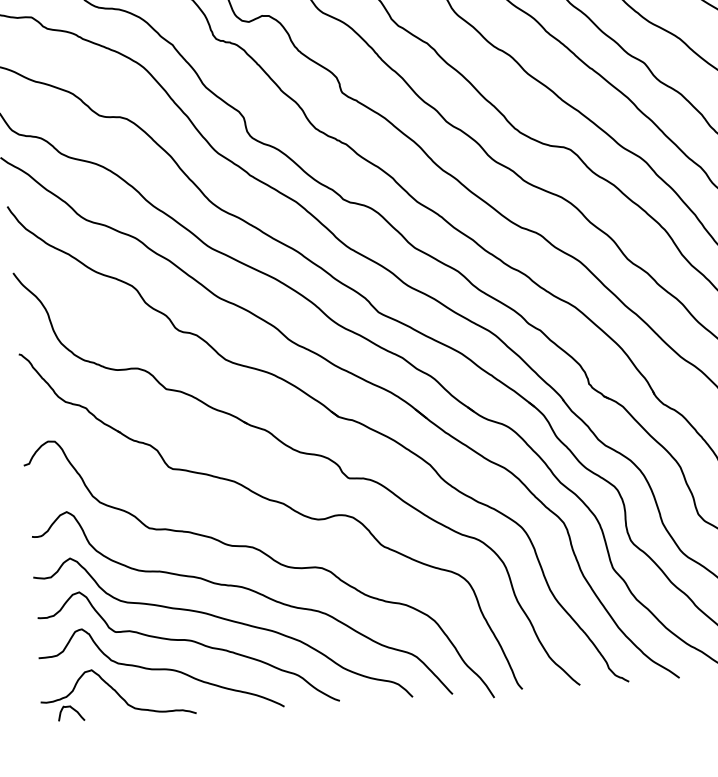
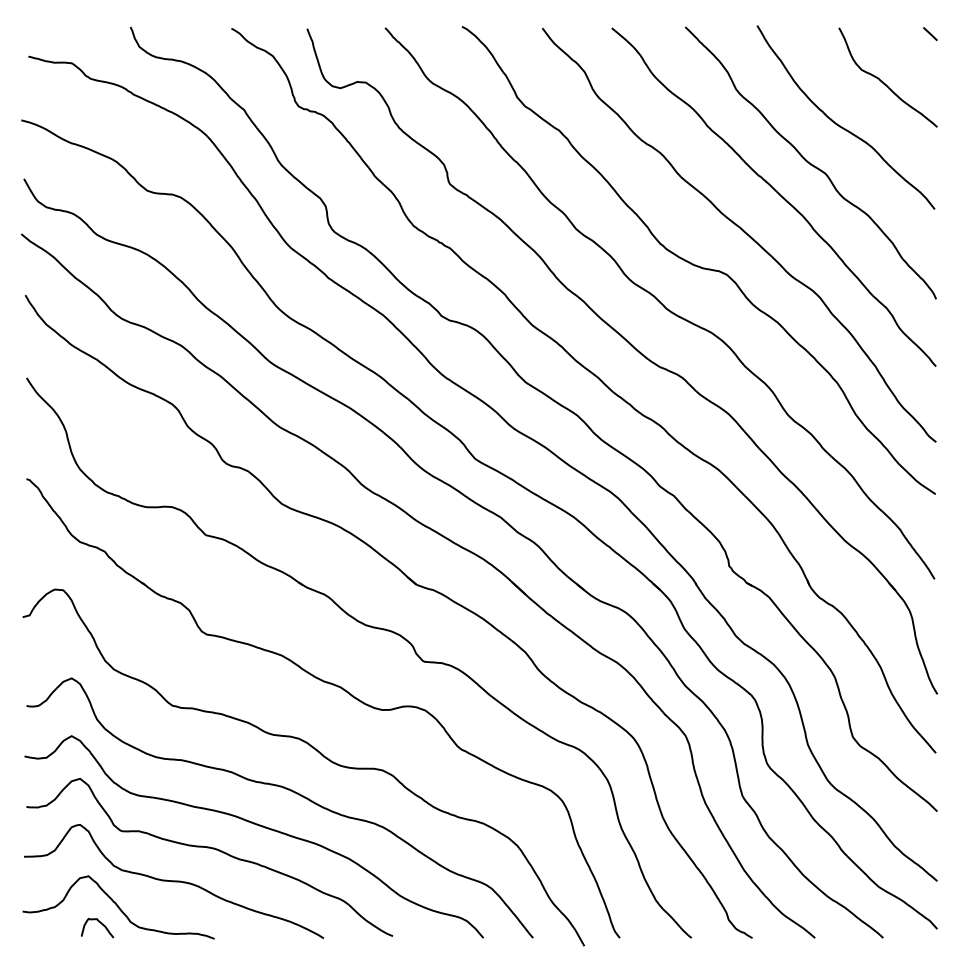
curve: (74, 710) -> (101, 924), moved

